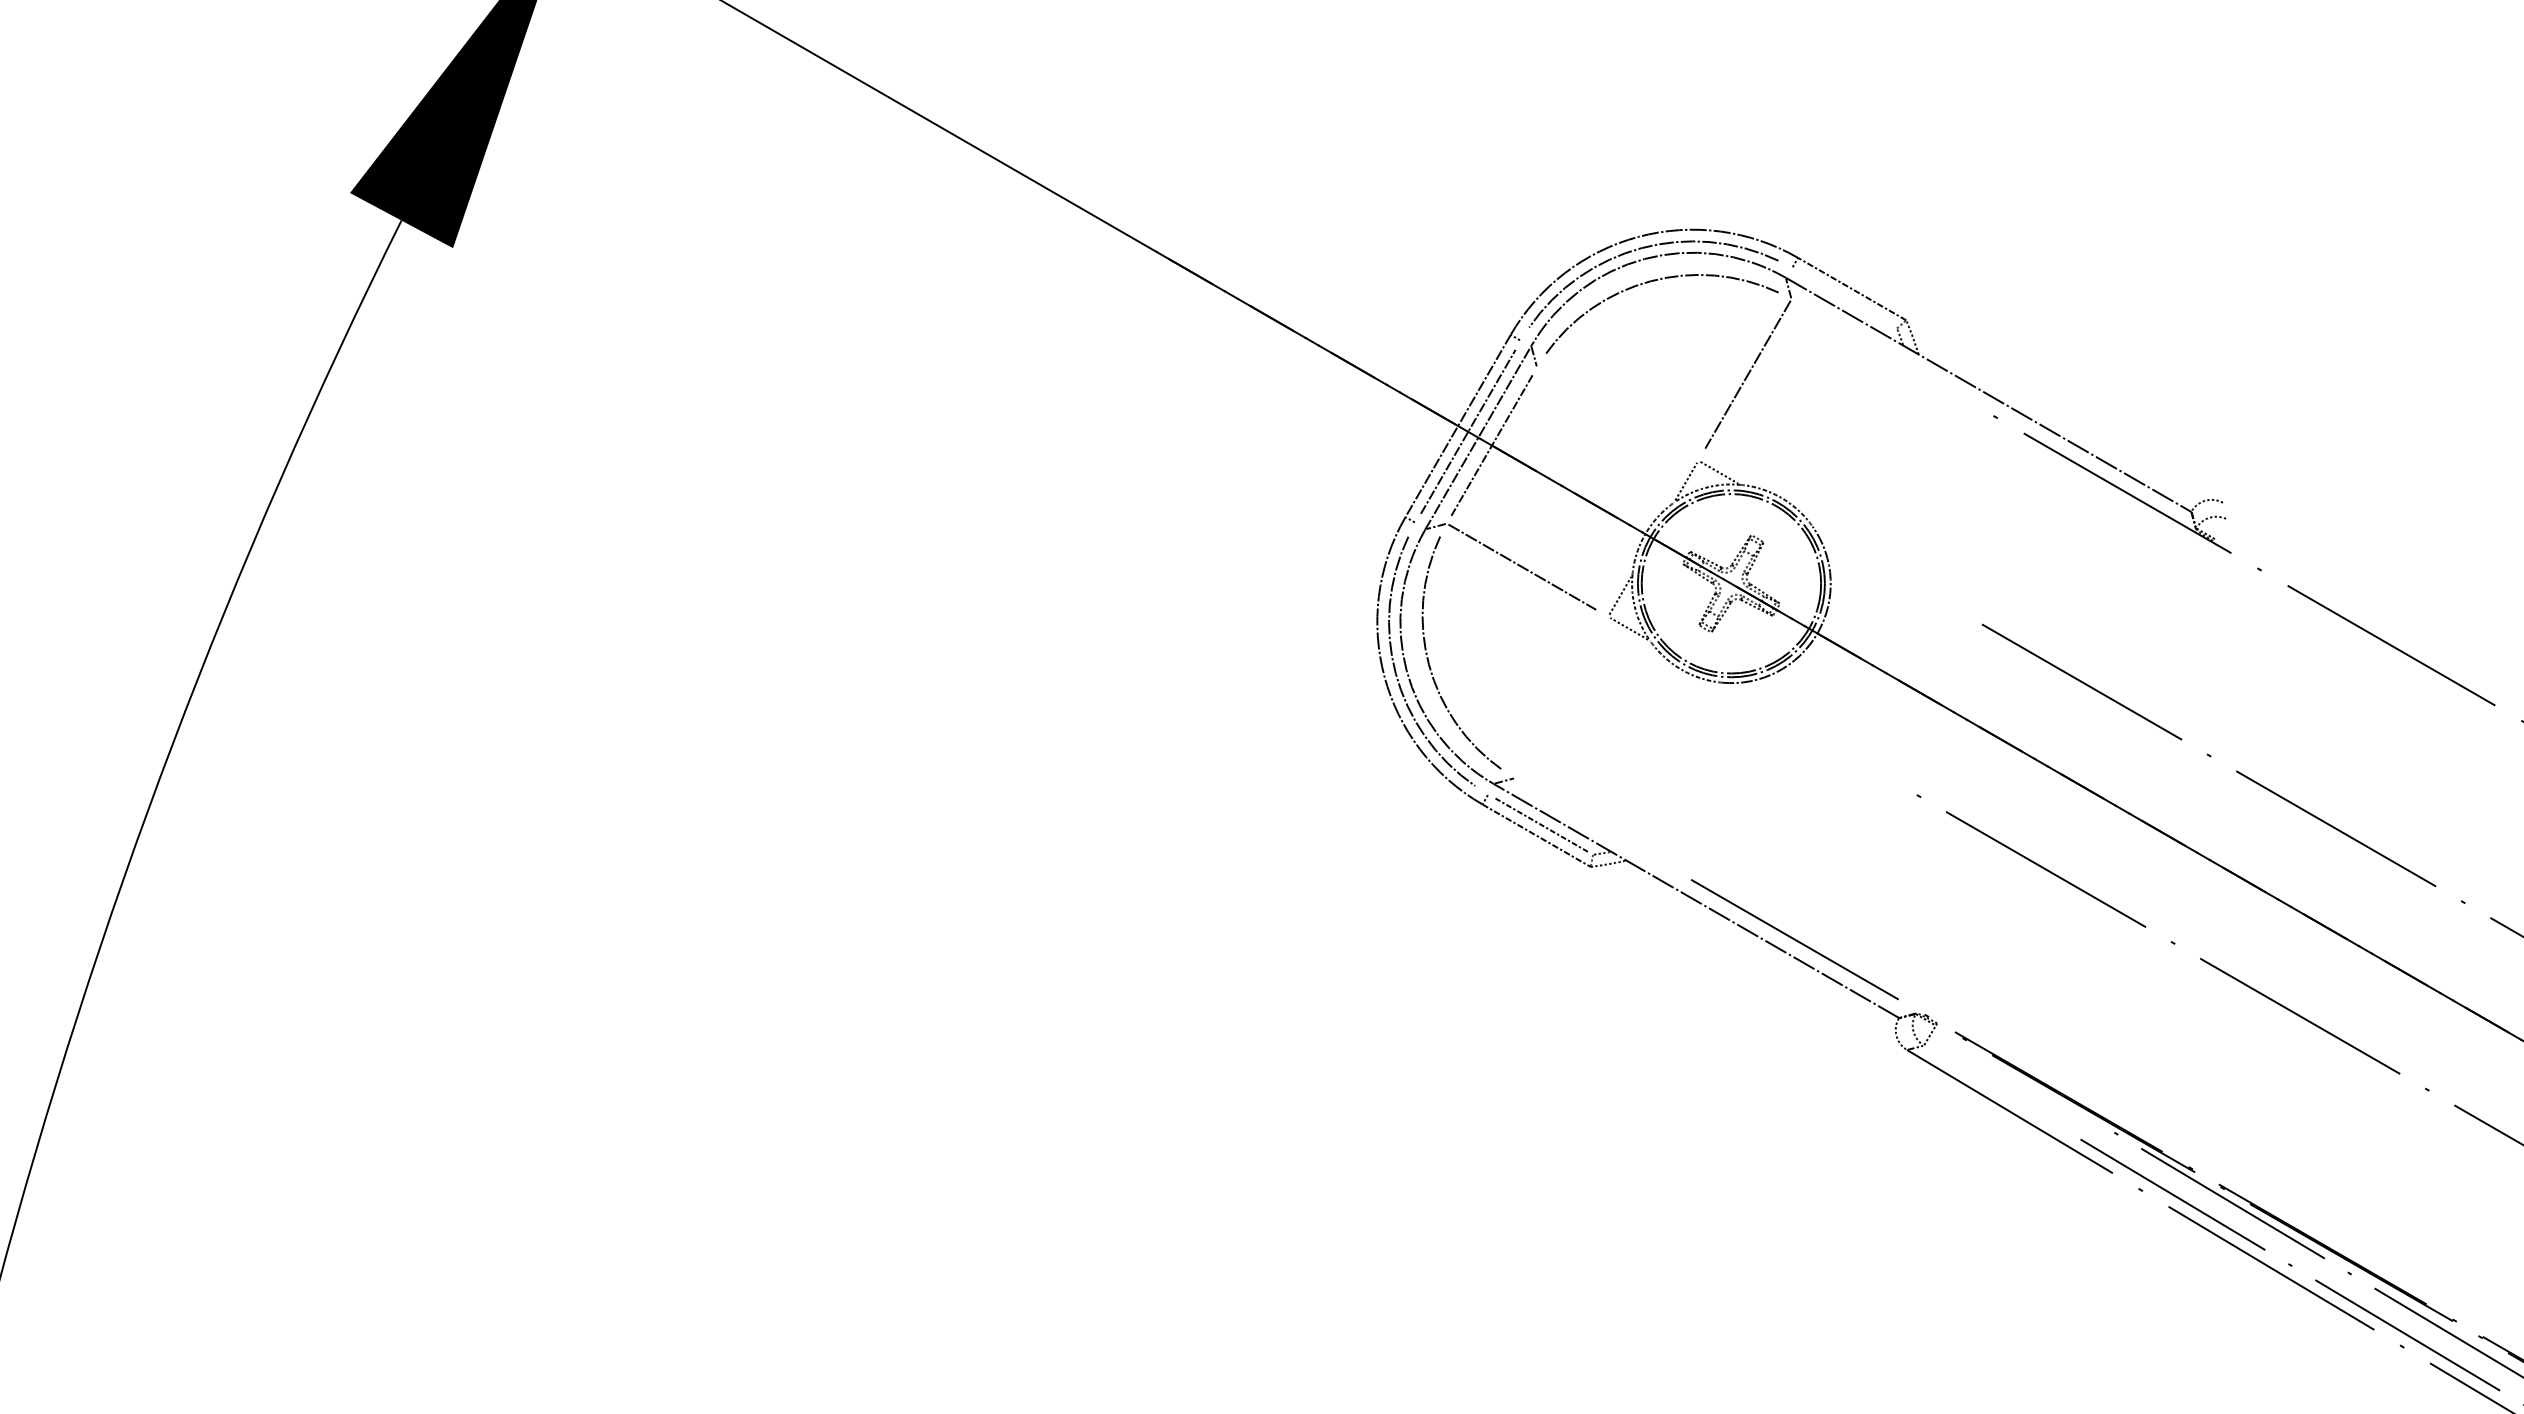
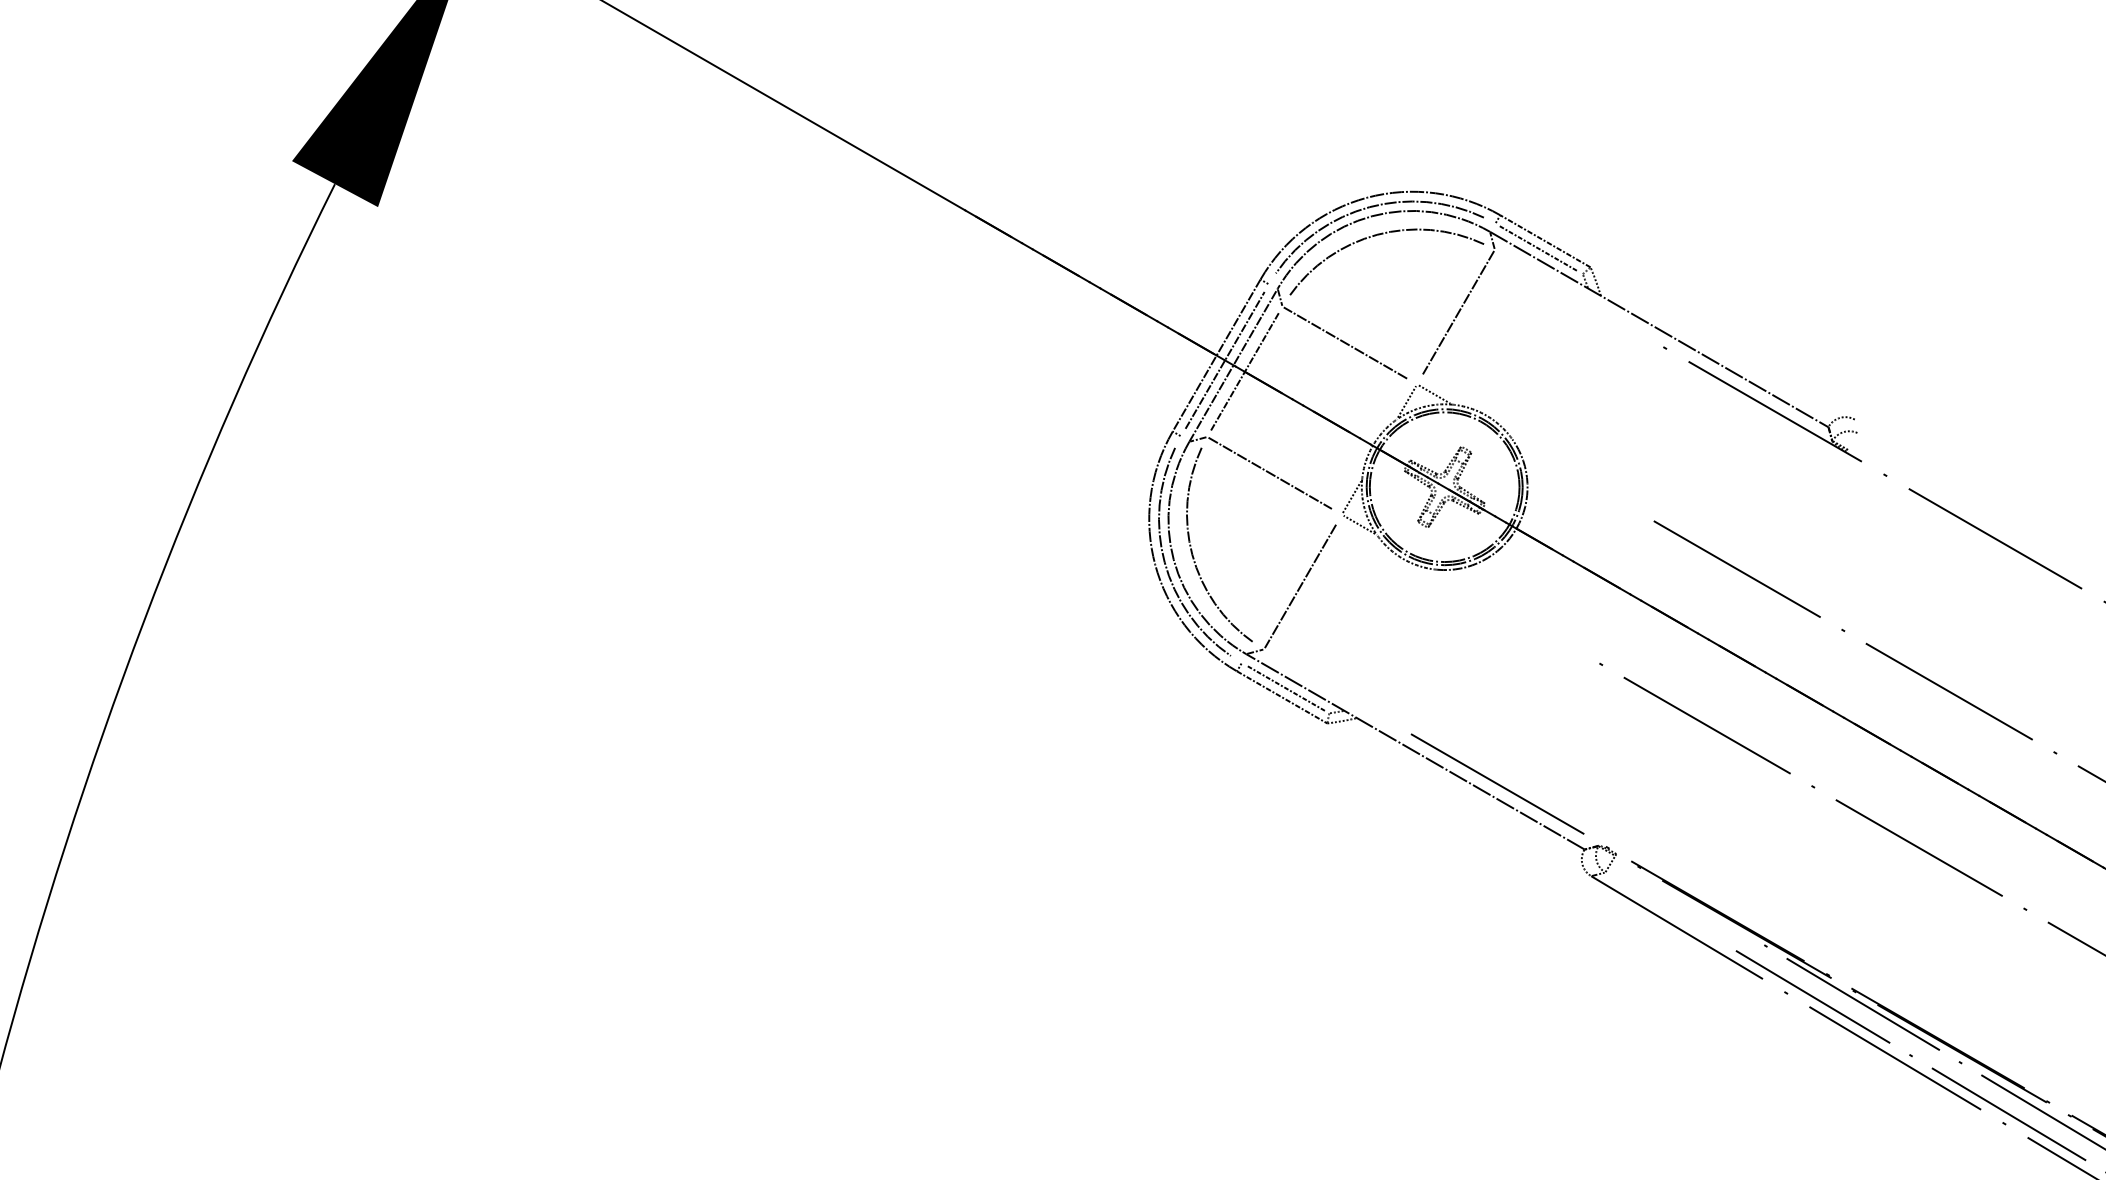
line: (1844, 298) -> (1539, 249), added
line: (1612, 410) -> (1345, 342), added
line: (1558, 702) -> (1300, 586), added

